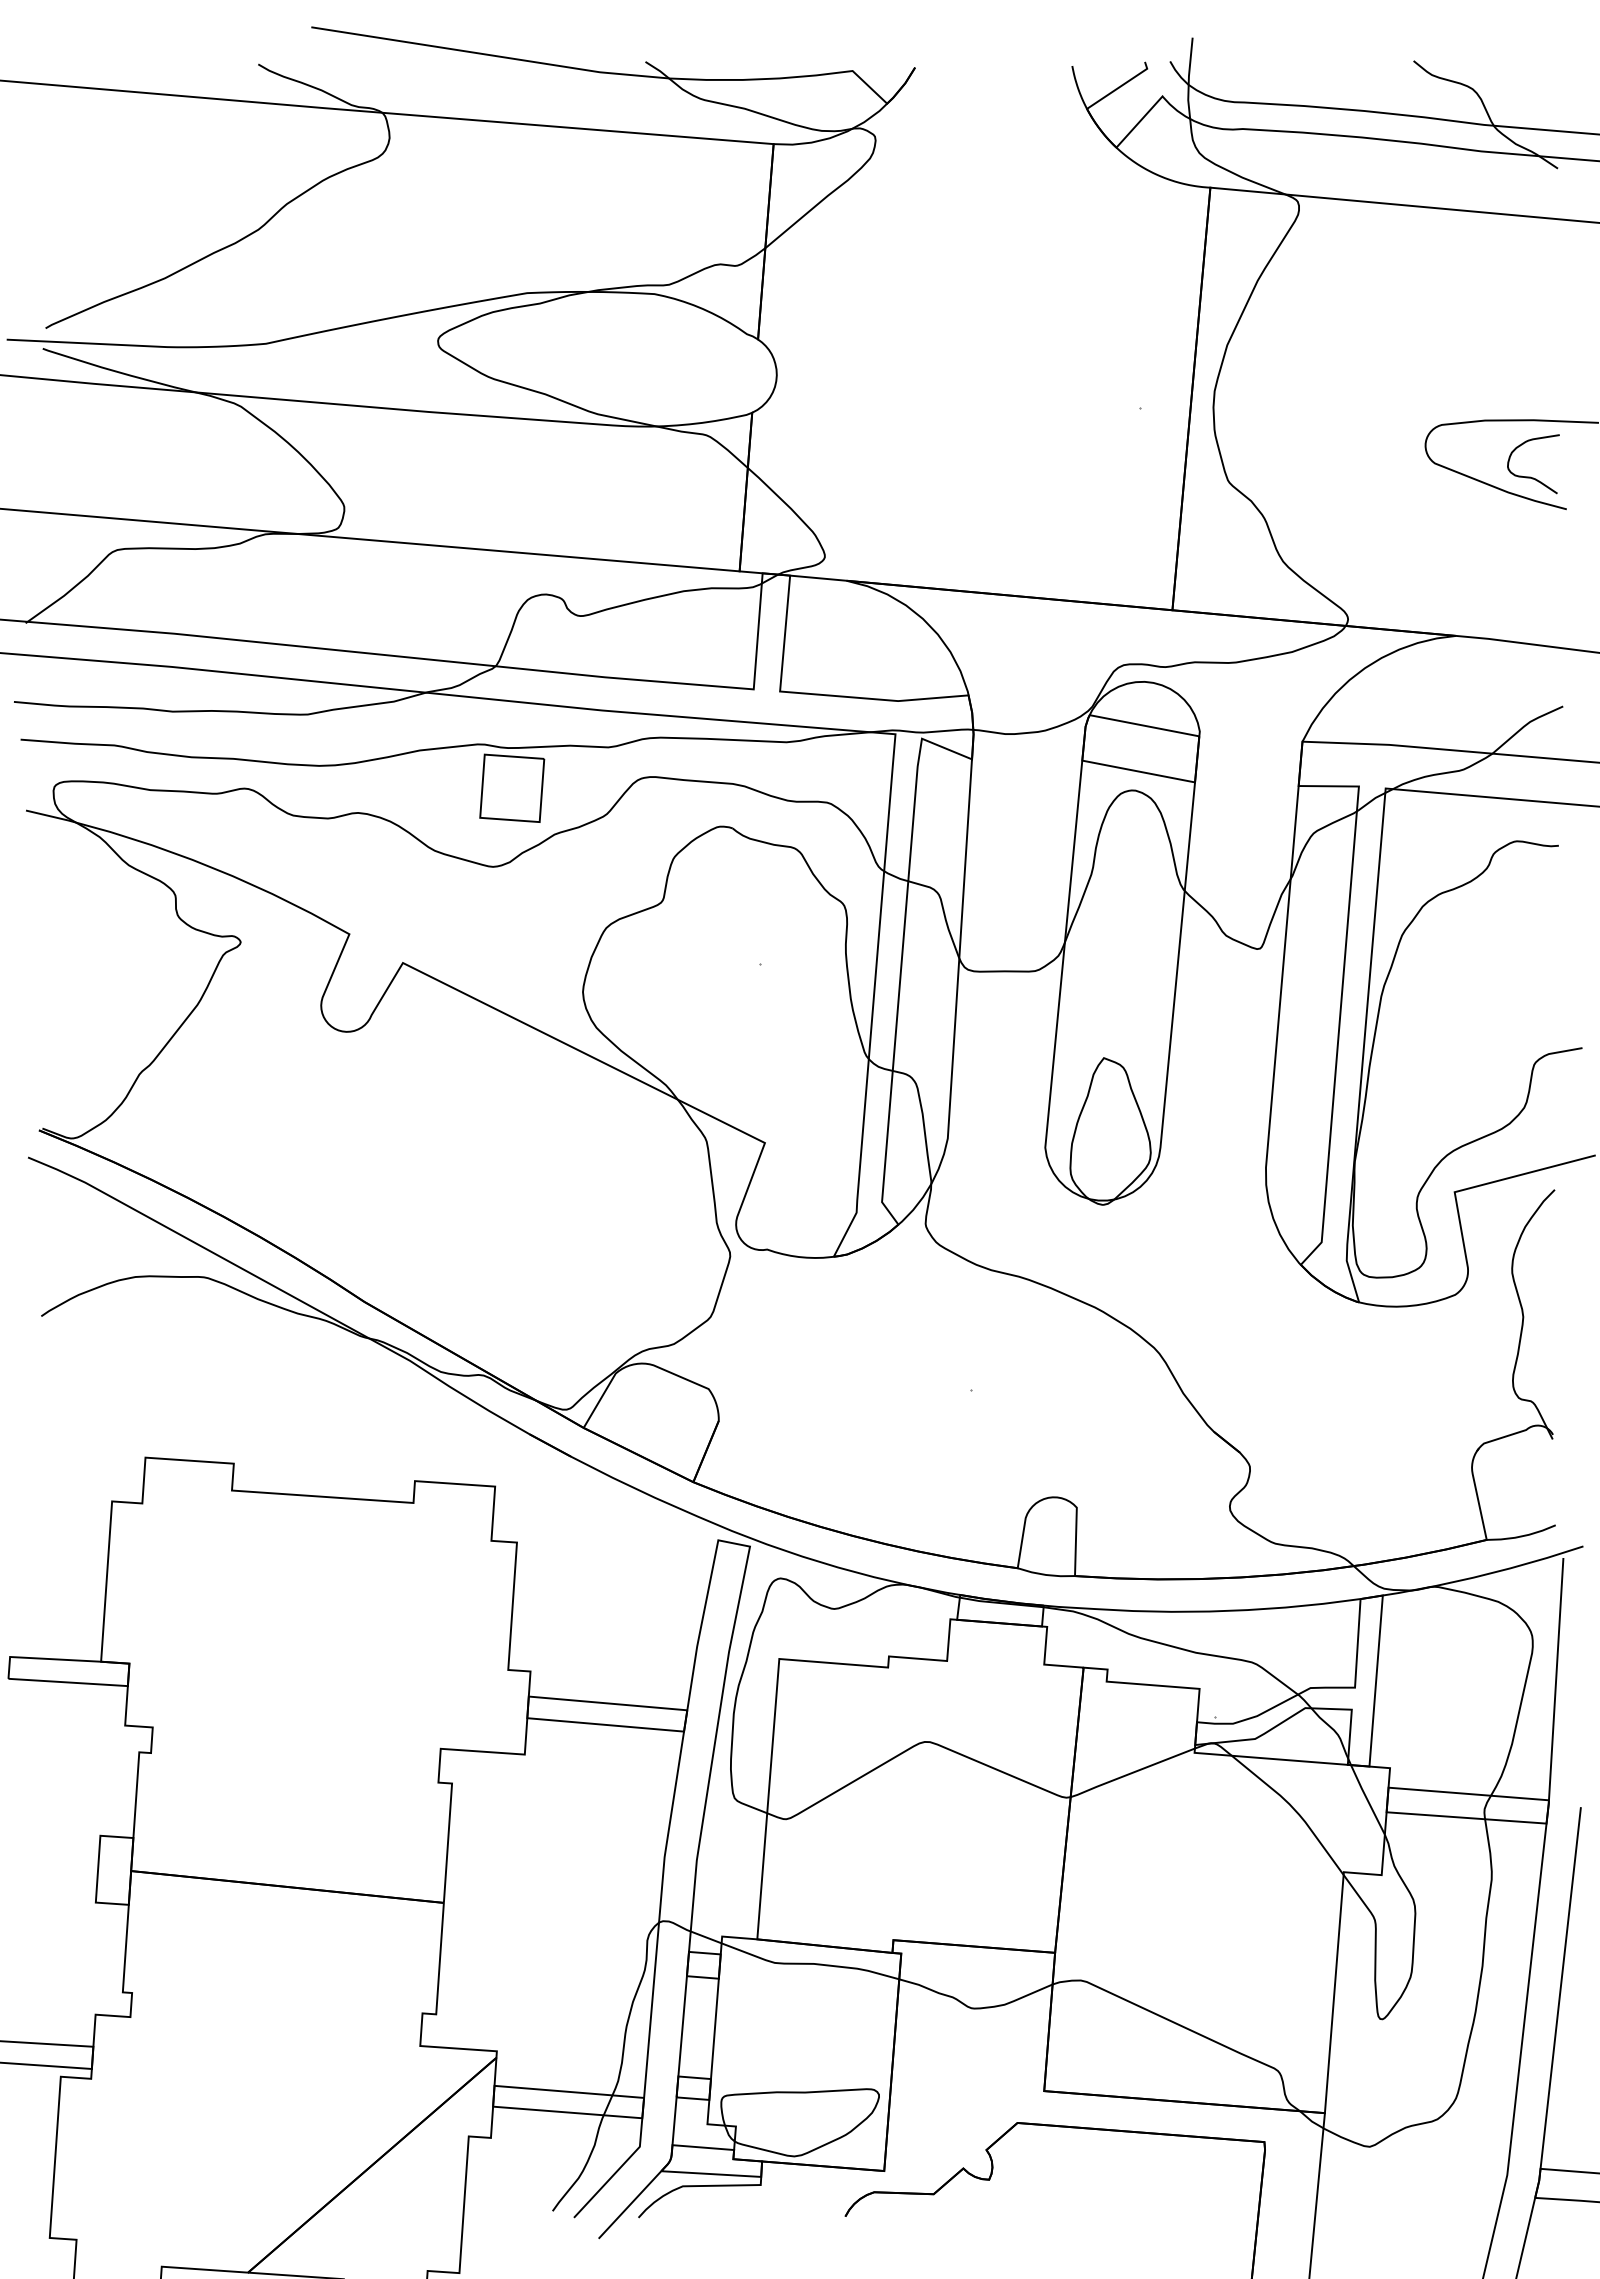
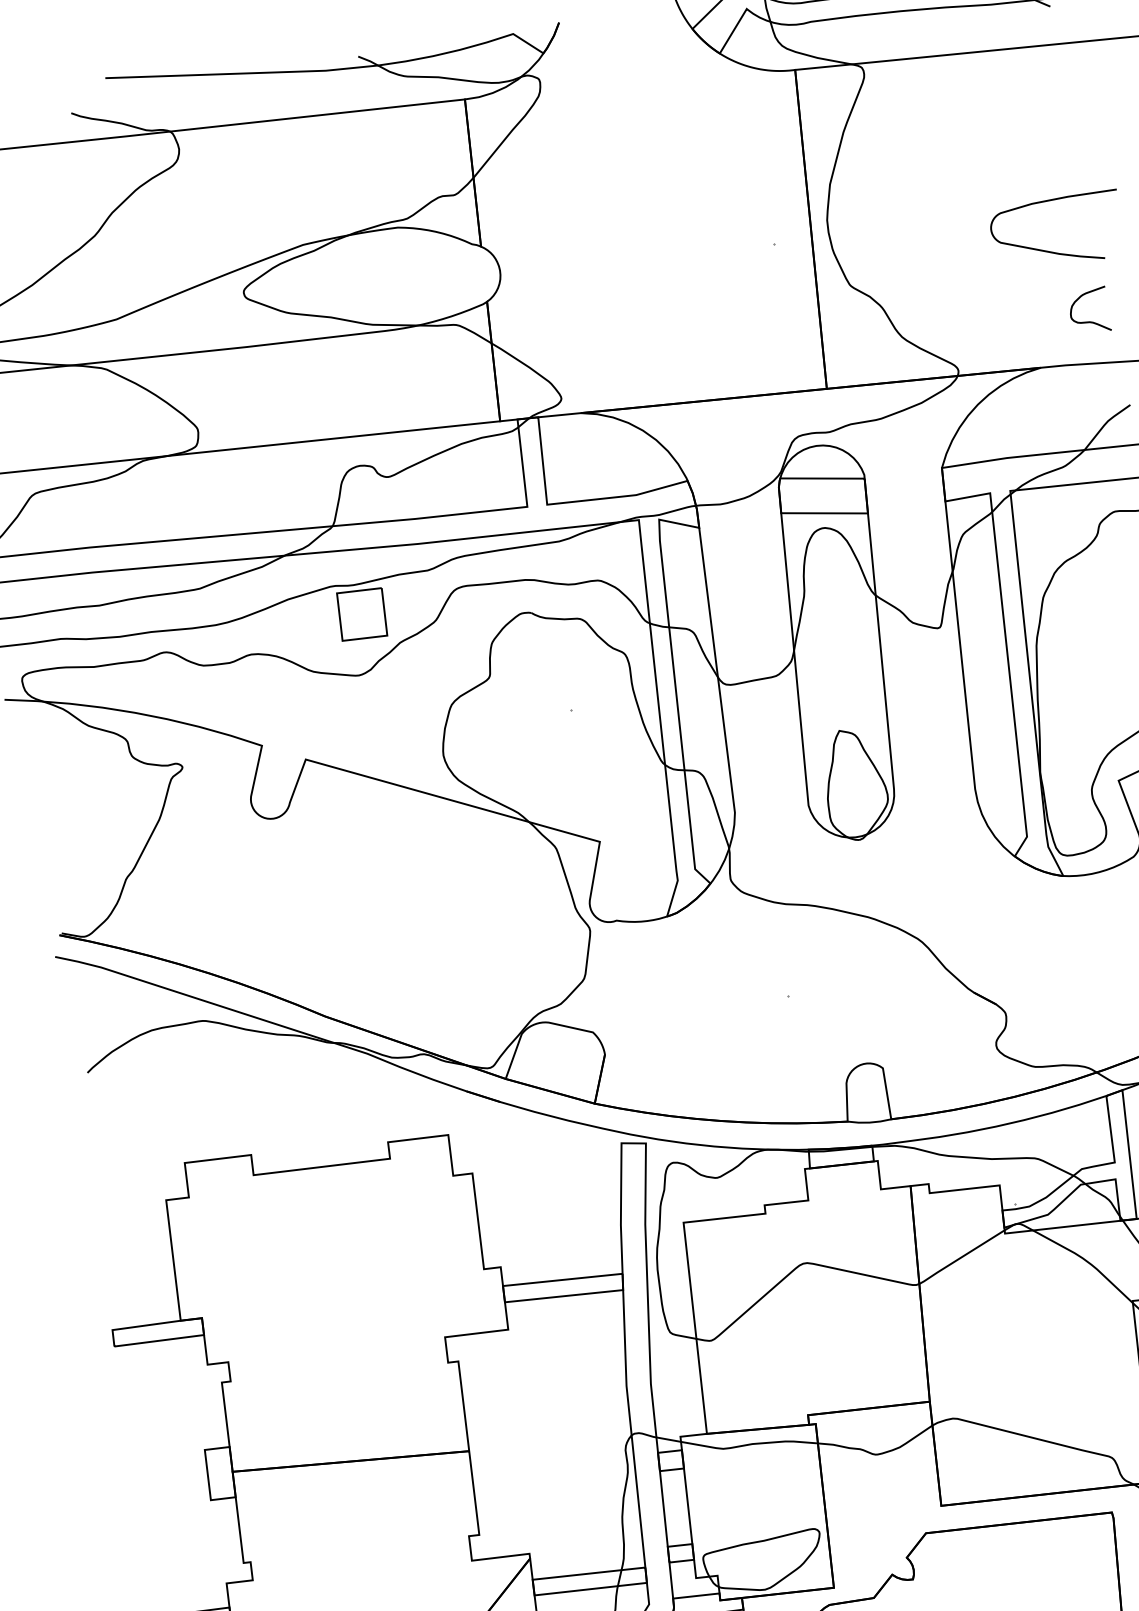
curve: (1530, 476) -> (1089, 321), moved

